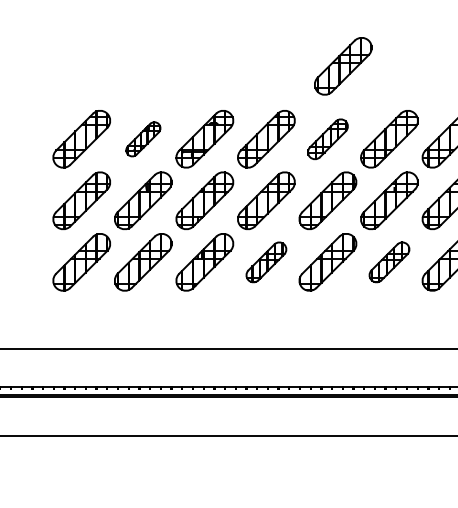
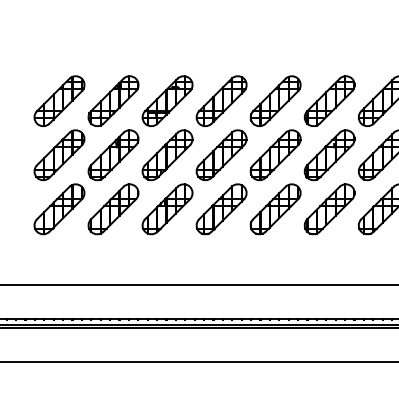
part: (343, 66) -> (289, 37), removed
part: (143, 139) -> (113, 101), size x1.67
part: (327, 139) -> (275, 101), size x1.43
part: (266, 262) -> (221, 209), size x1.43
part: (389, 262) -> (329, 209), size x1.43

